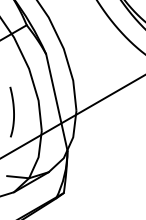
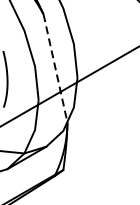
line: (56, 102) -> (55, 68), solid -> dashed

